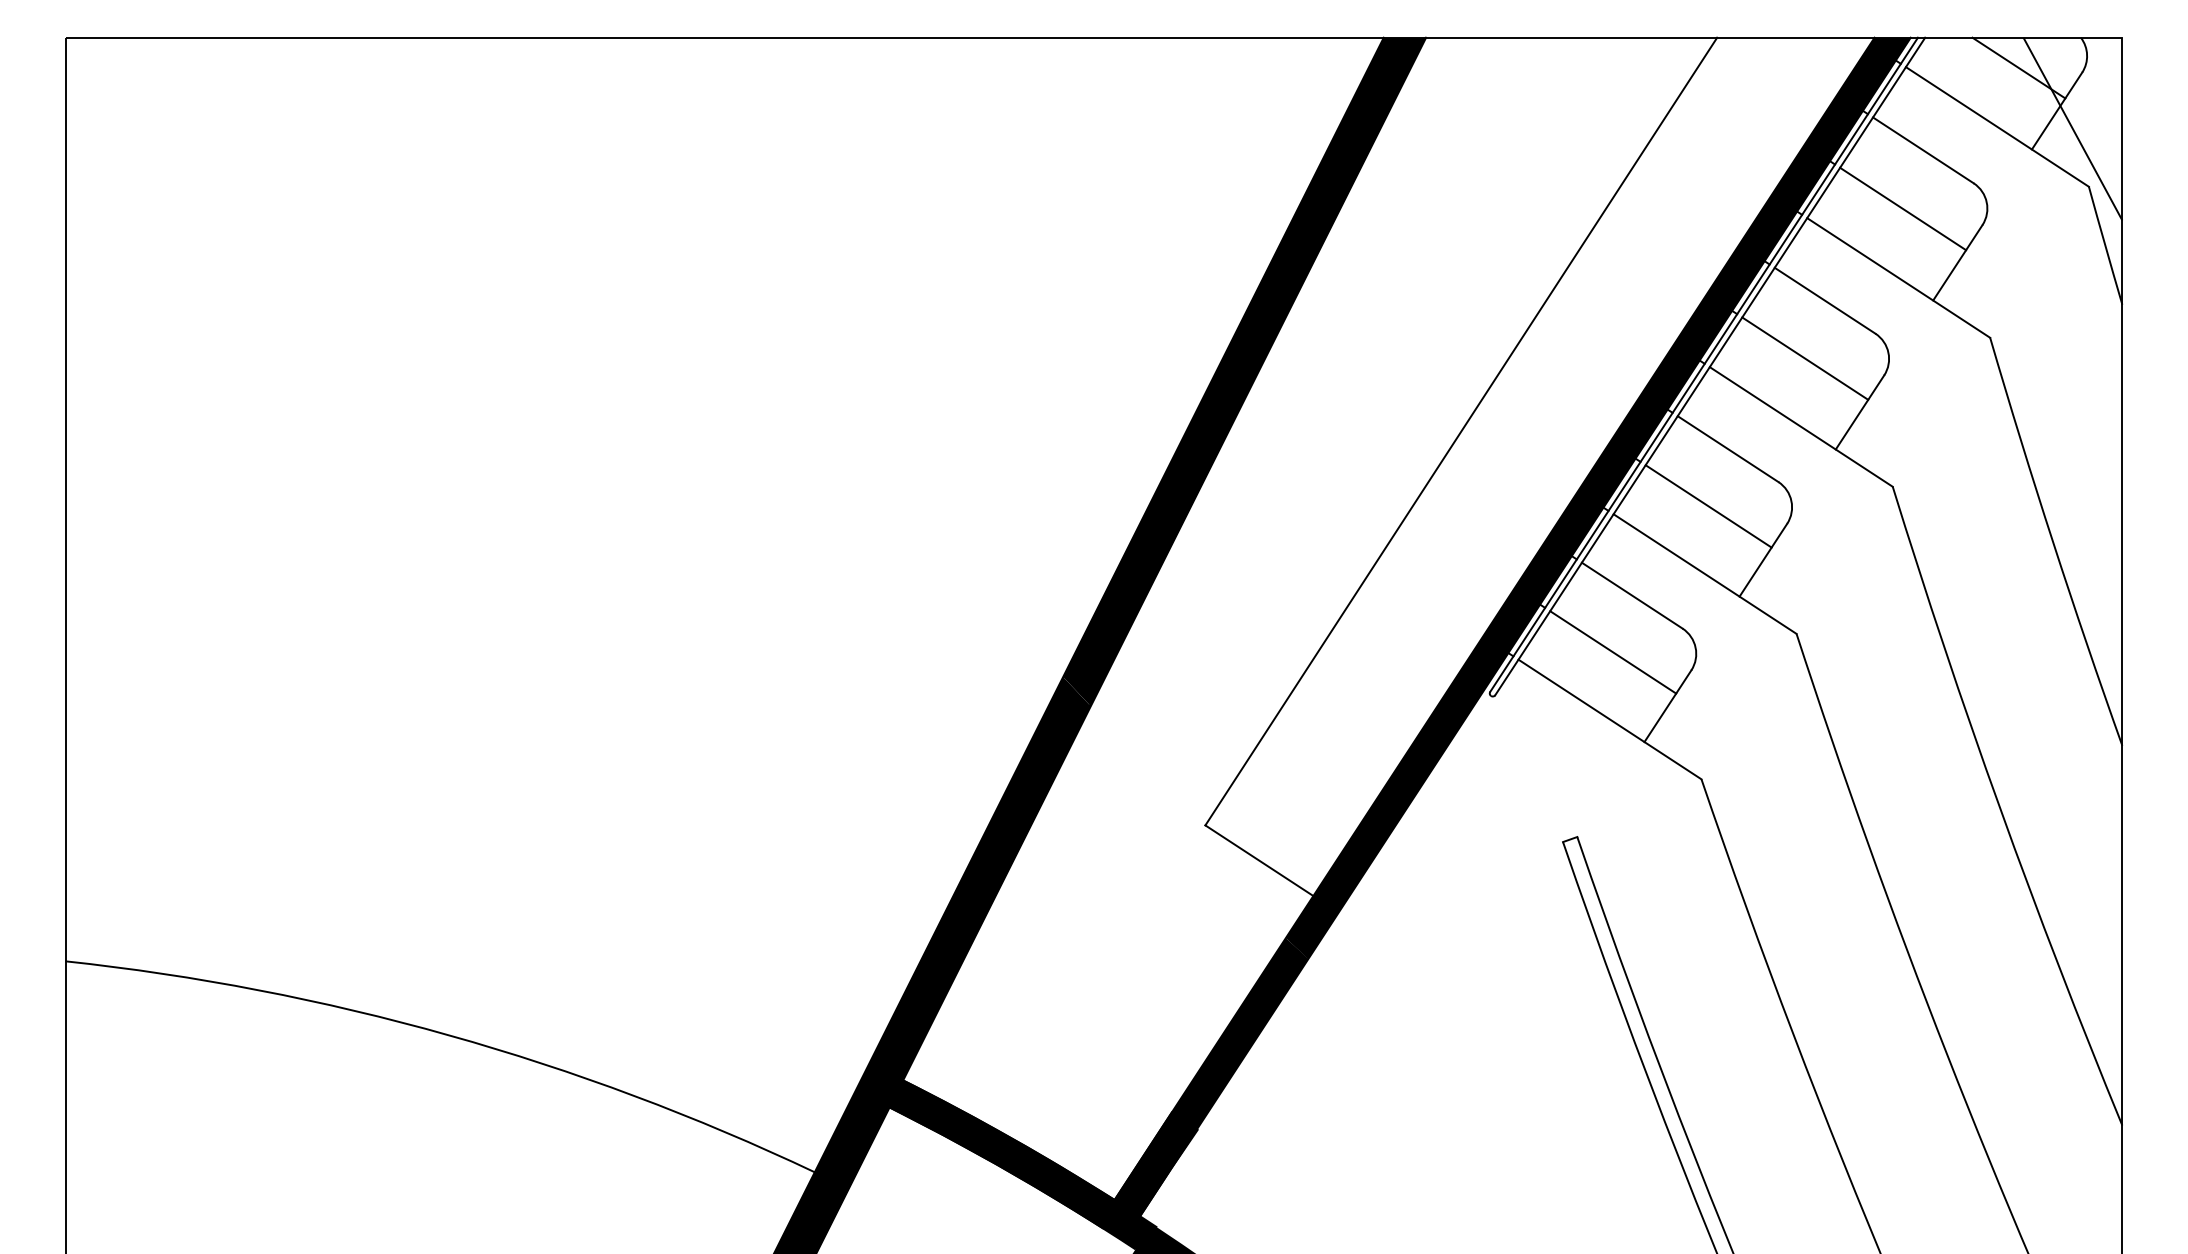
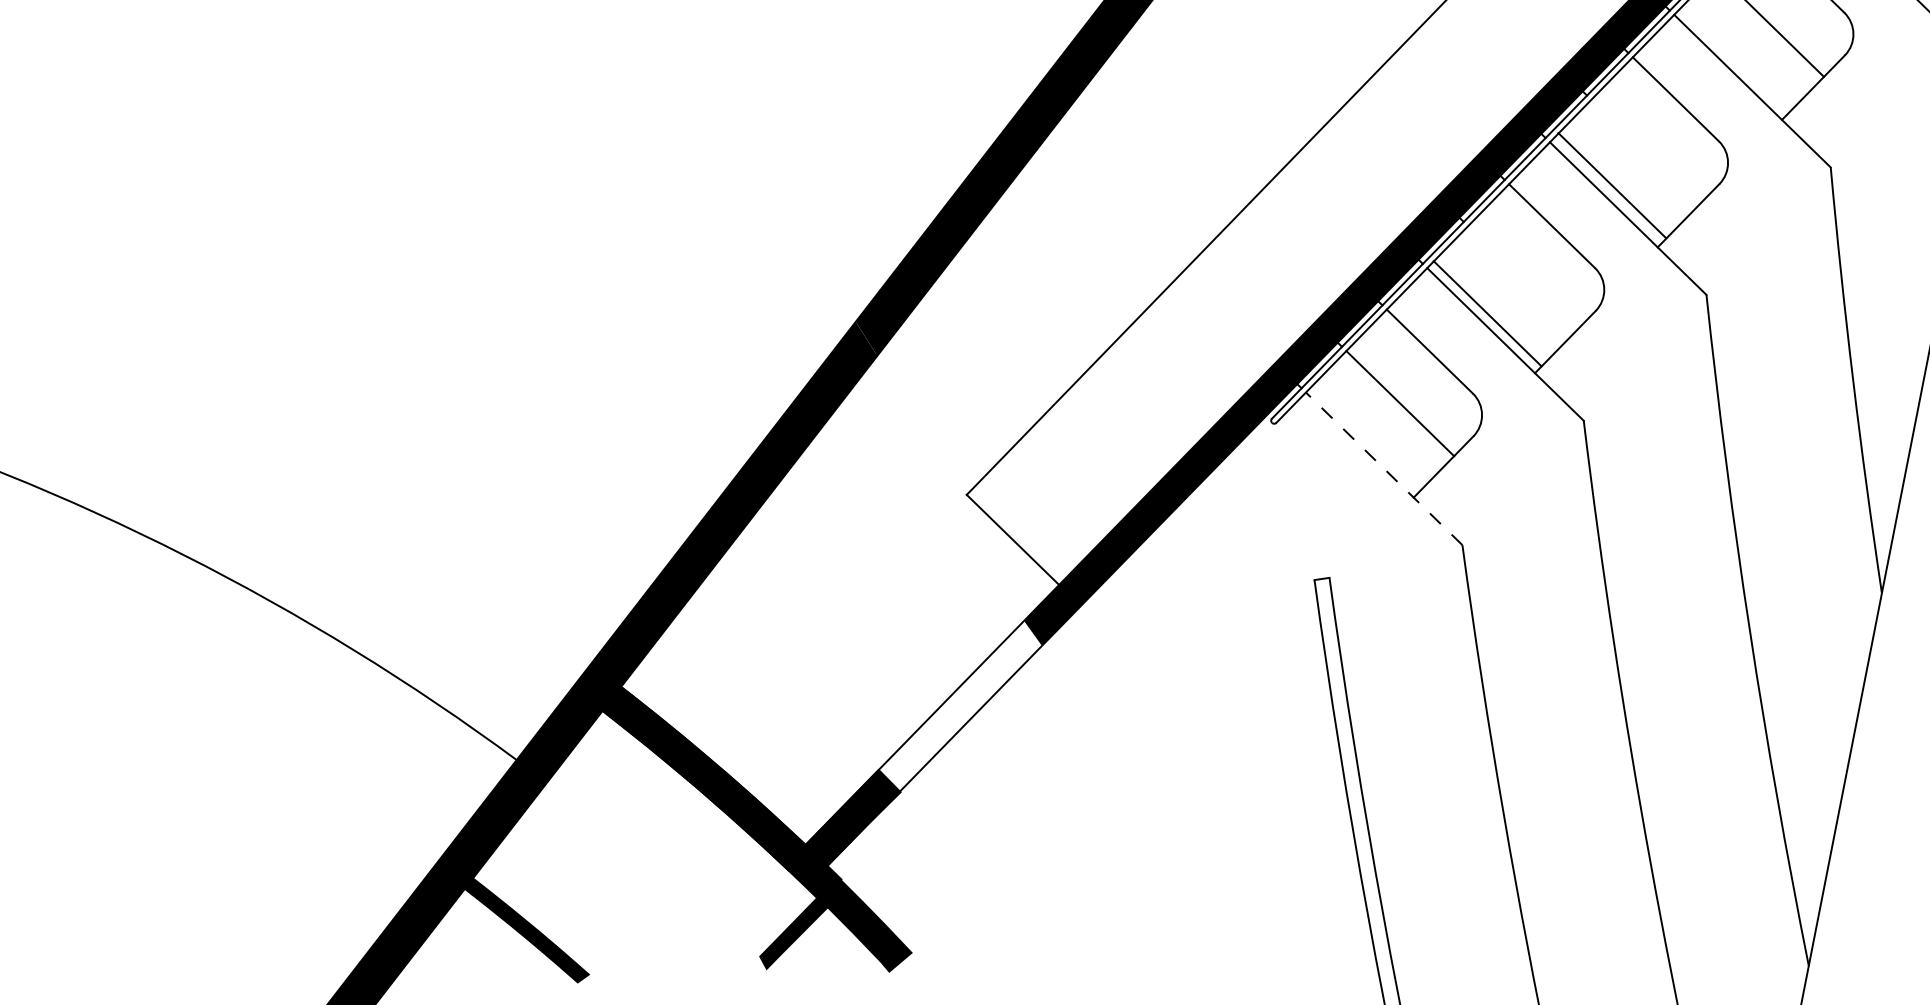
line: (1805, 358) -> (1612, 185), moved
line: (1708, 506) -> (1487, 313), moved
line: (1609, 719) -> (1383, 468), solid -> dashed
fill: (1239, 1033) -> (960, 705), removed

